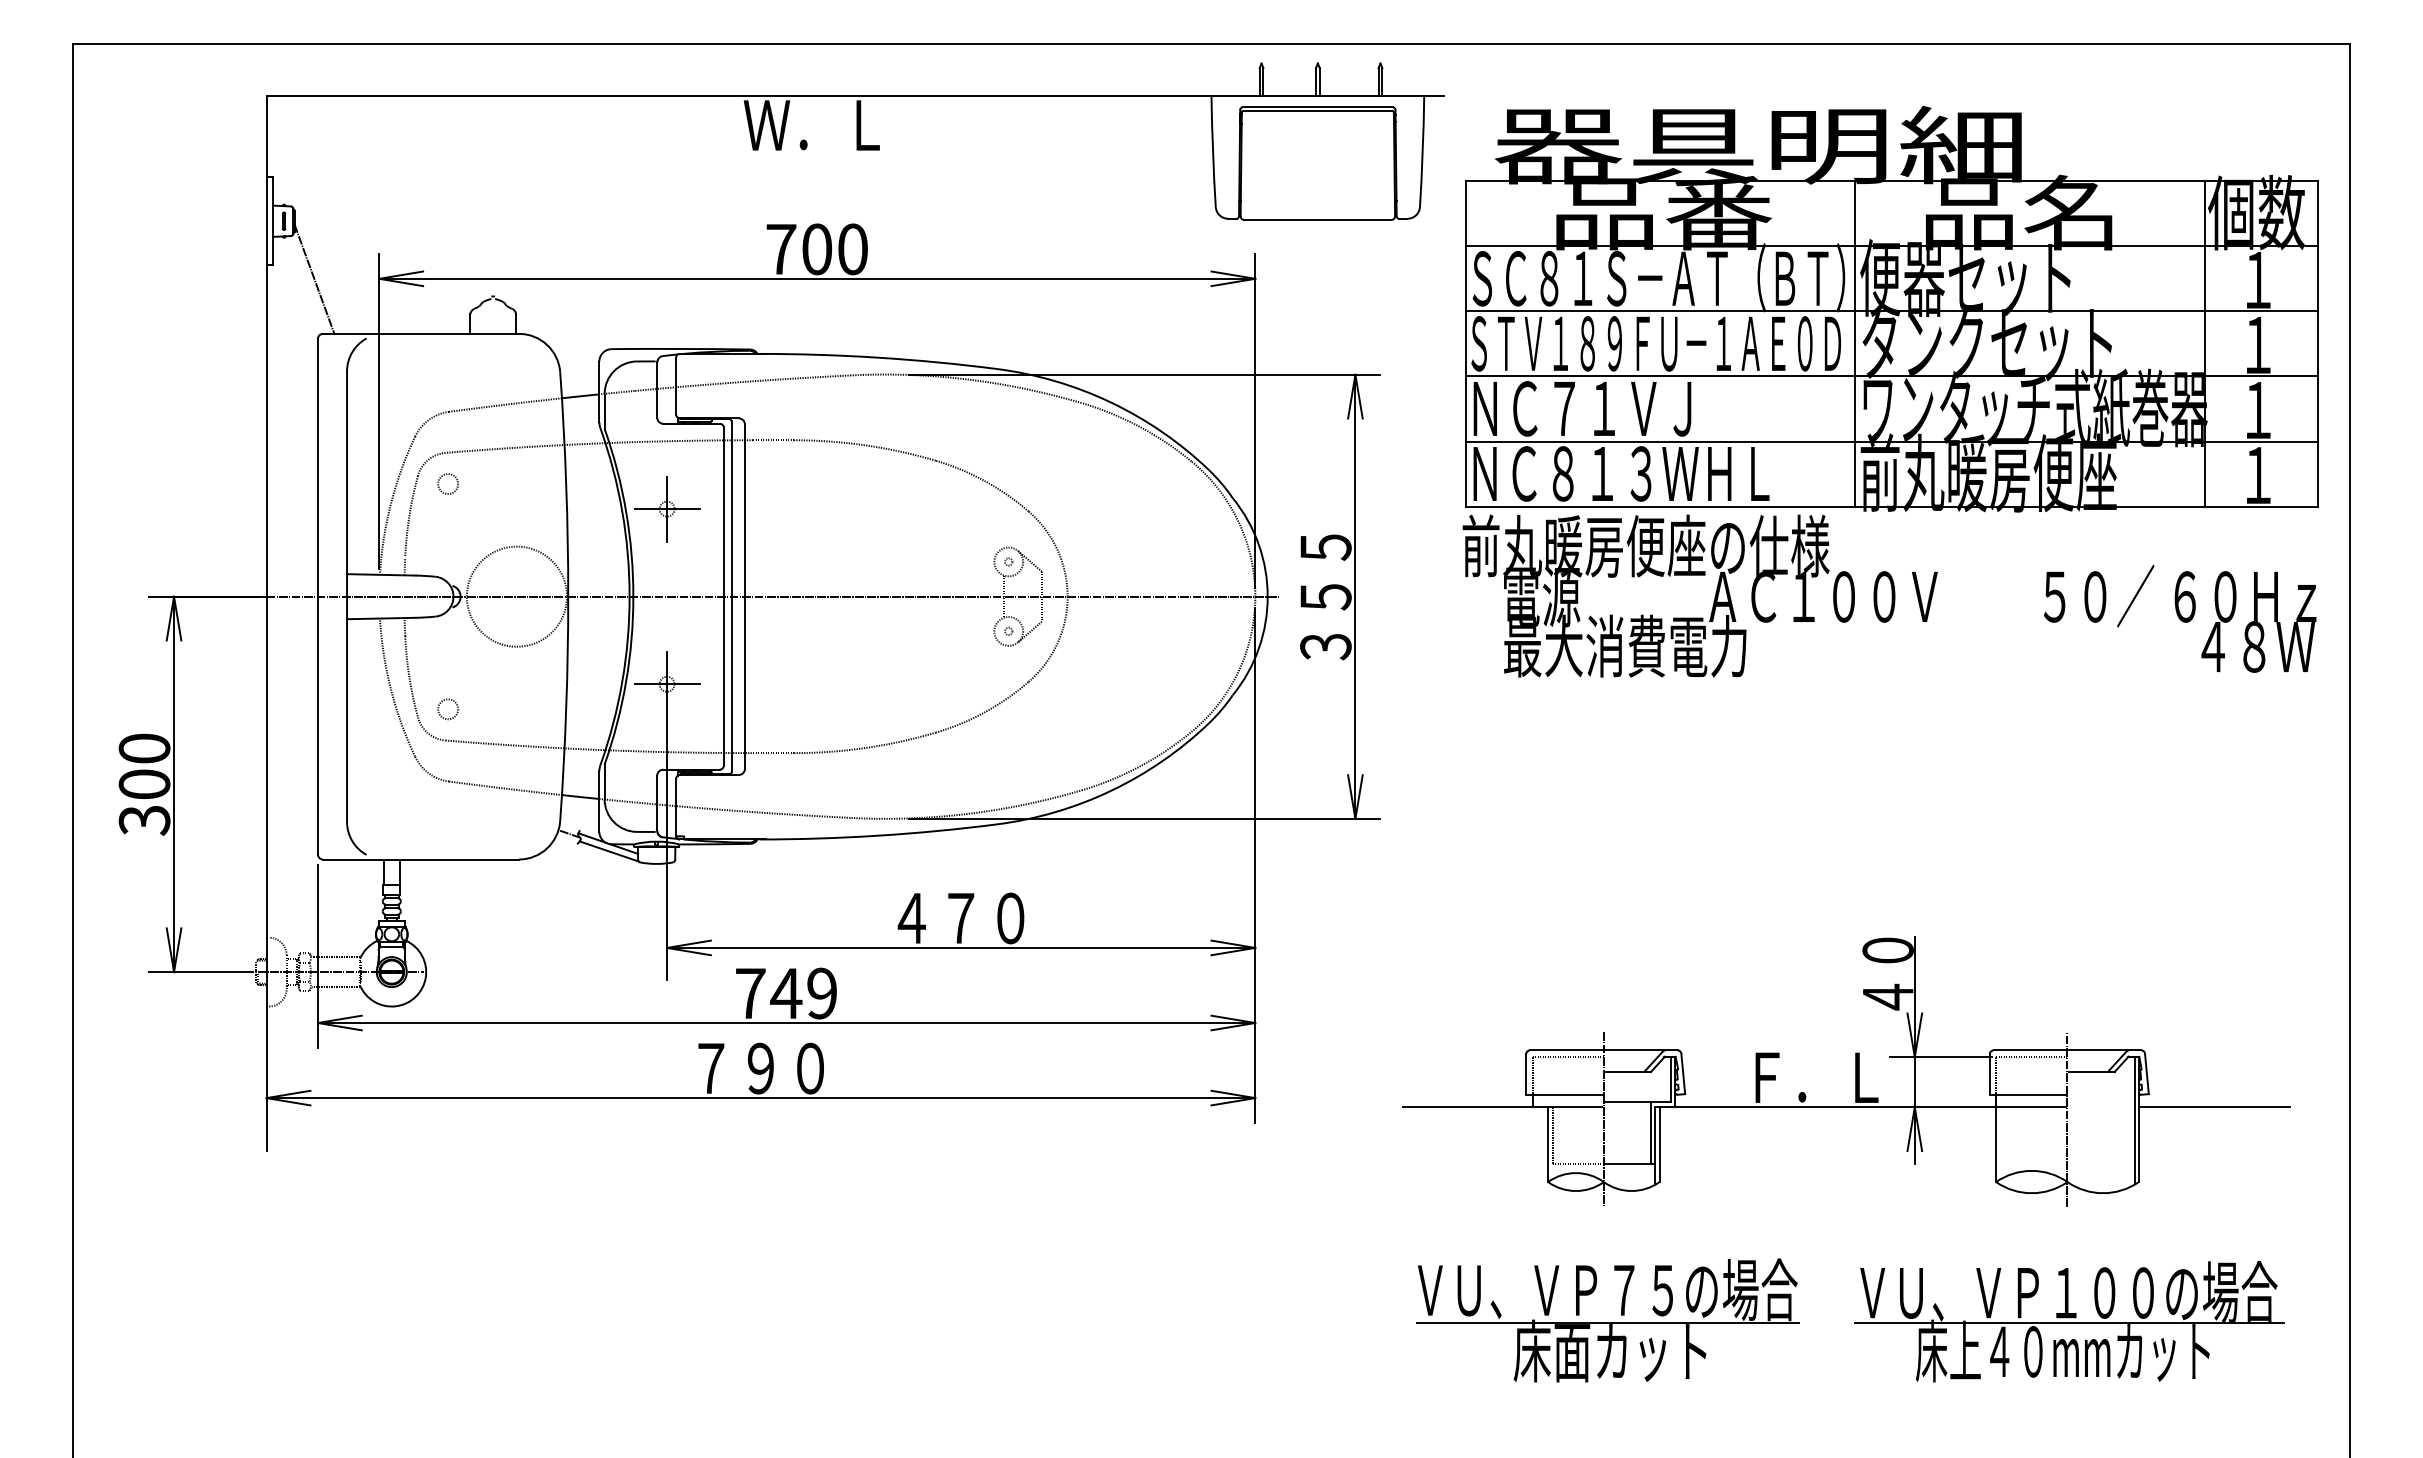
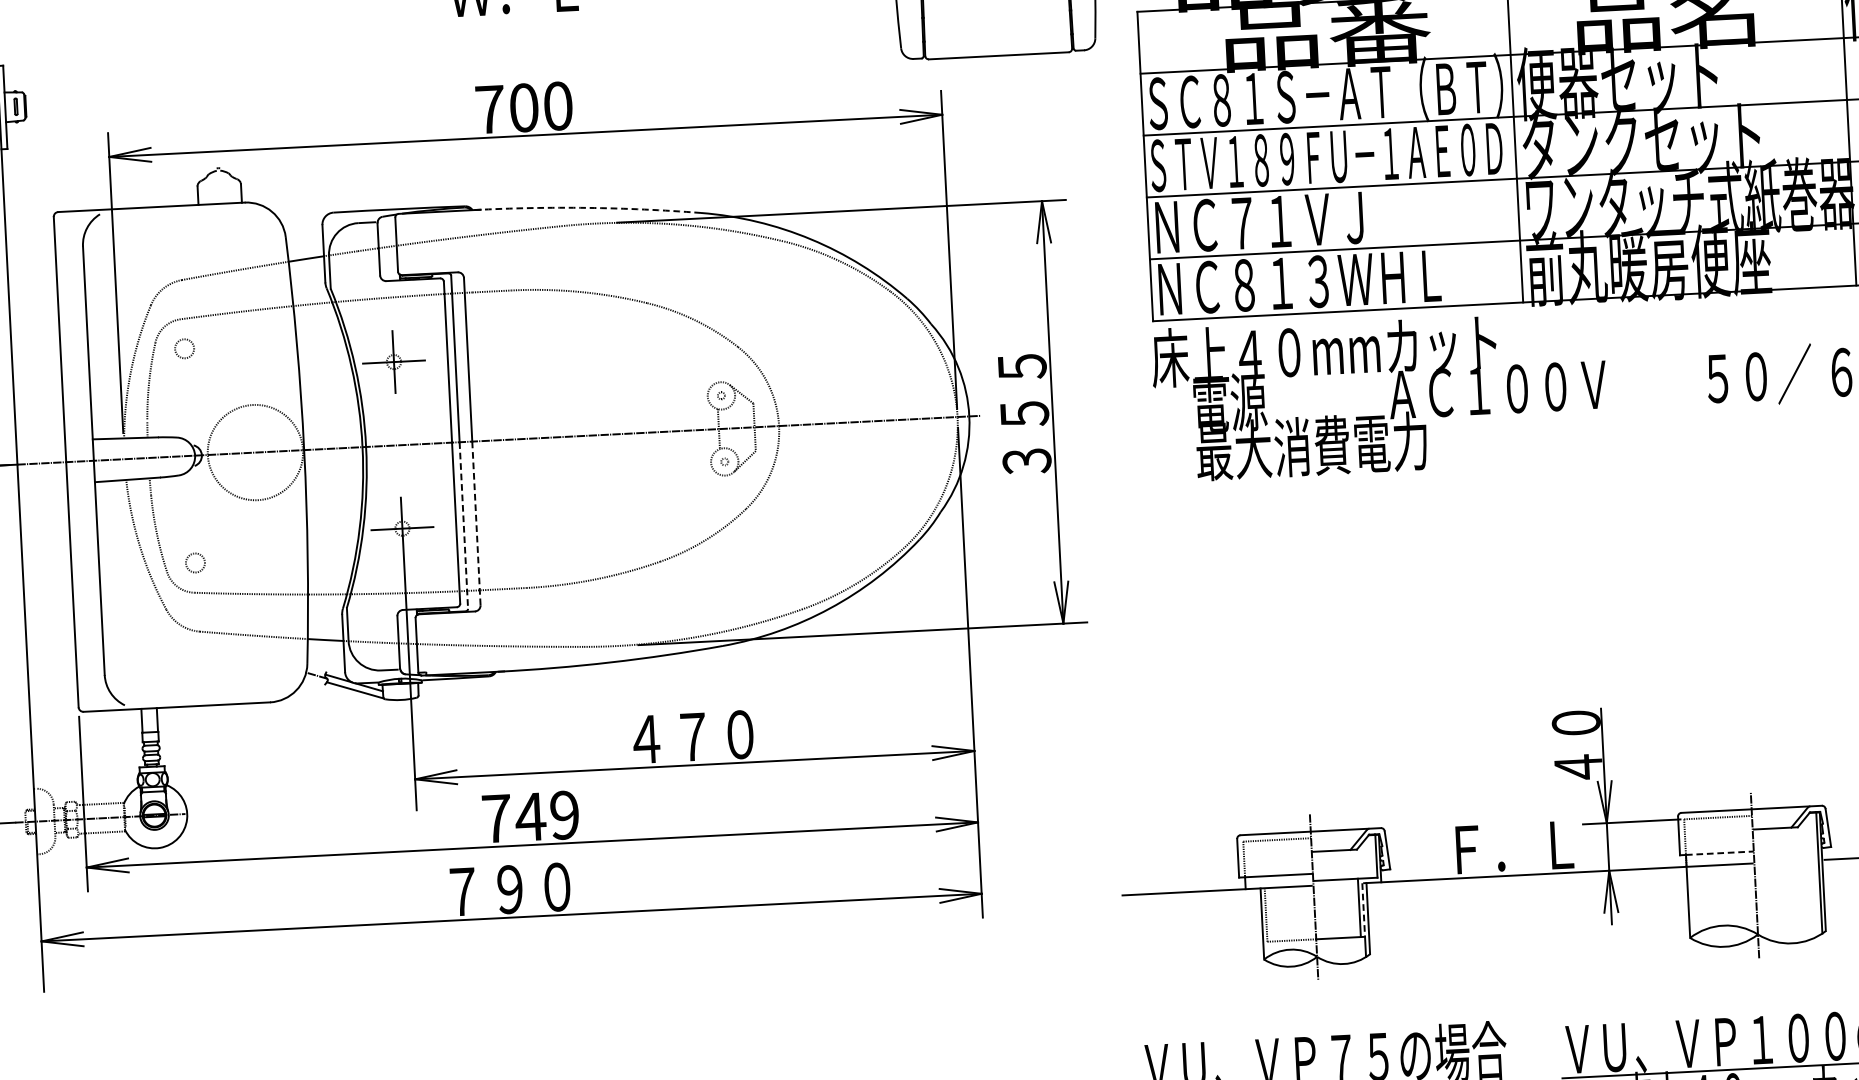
line: (314, 278) -> (47, 159), removed
arc: (878, 357) -> (587, 207), solid -> dashed
text: (1645, 545) -> (1326, 349), 前丸暖房便座の仕様 -> 床上４０mmカット
line: (744, 683) -> (475, 524), solid -> dashed
line: (731, 684) -> (463, 525), solid -> dashed
line: (2031, 1094) -> (1719, 852), solid -> dashed
line: (1655, 1135) -> (1364, 910), solid -> dashed

